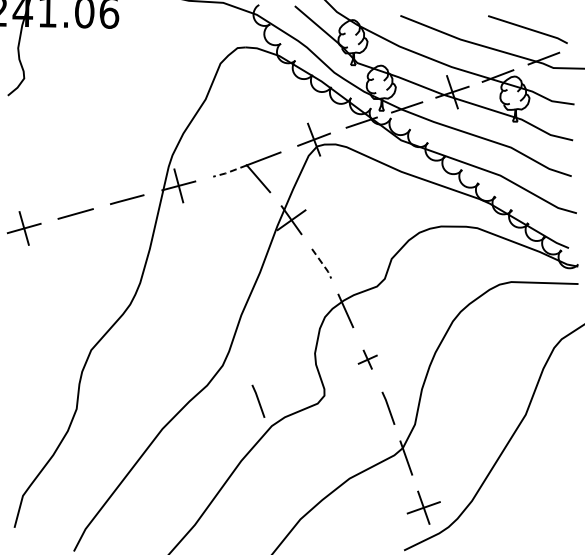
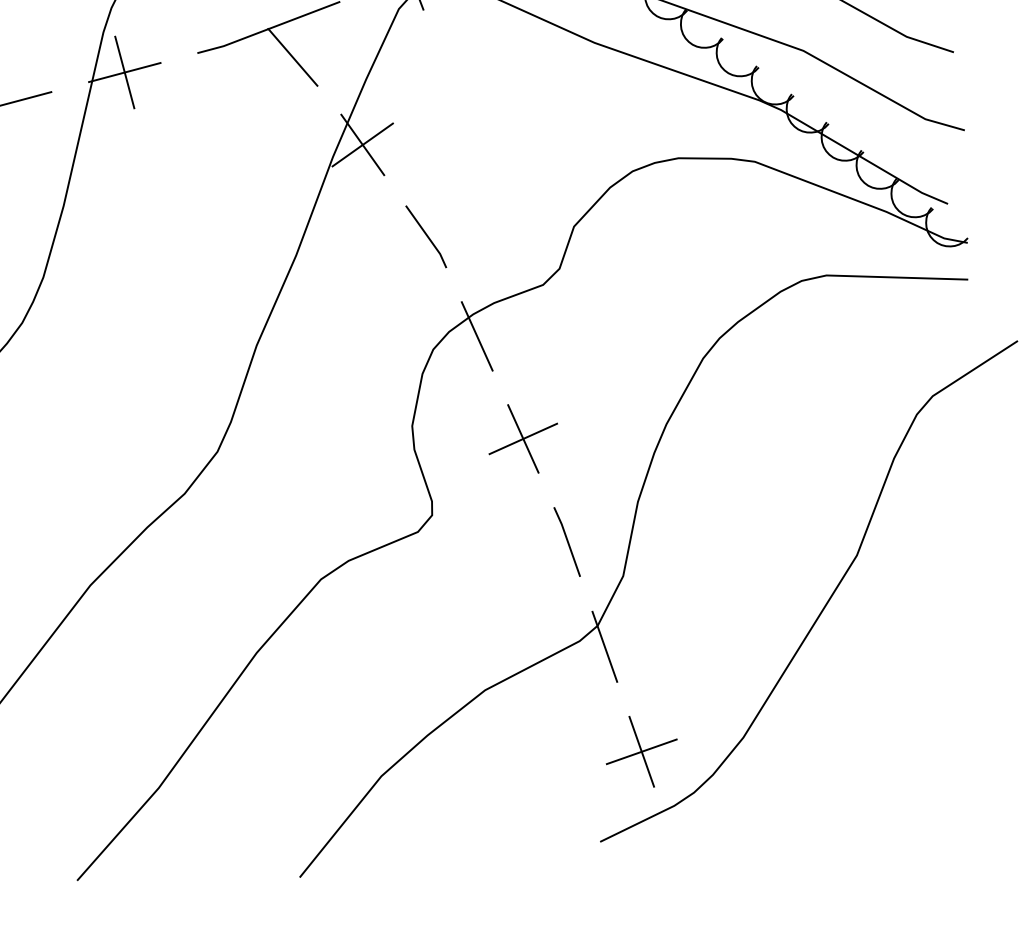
line: (229, 171) -> (231, 42), dashed -> solid
line: (322, 264) -> (427, 238), dashed -> solid
part: (367, 359) -> (522, 438), size x1.67
line: (258, 400) -> (292, 525), removed

